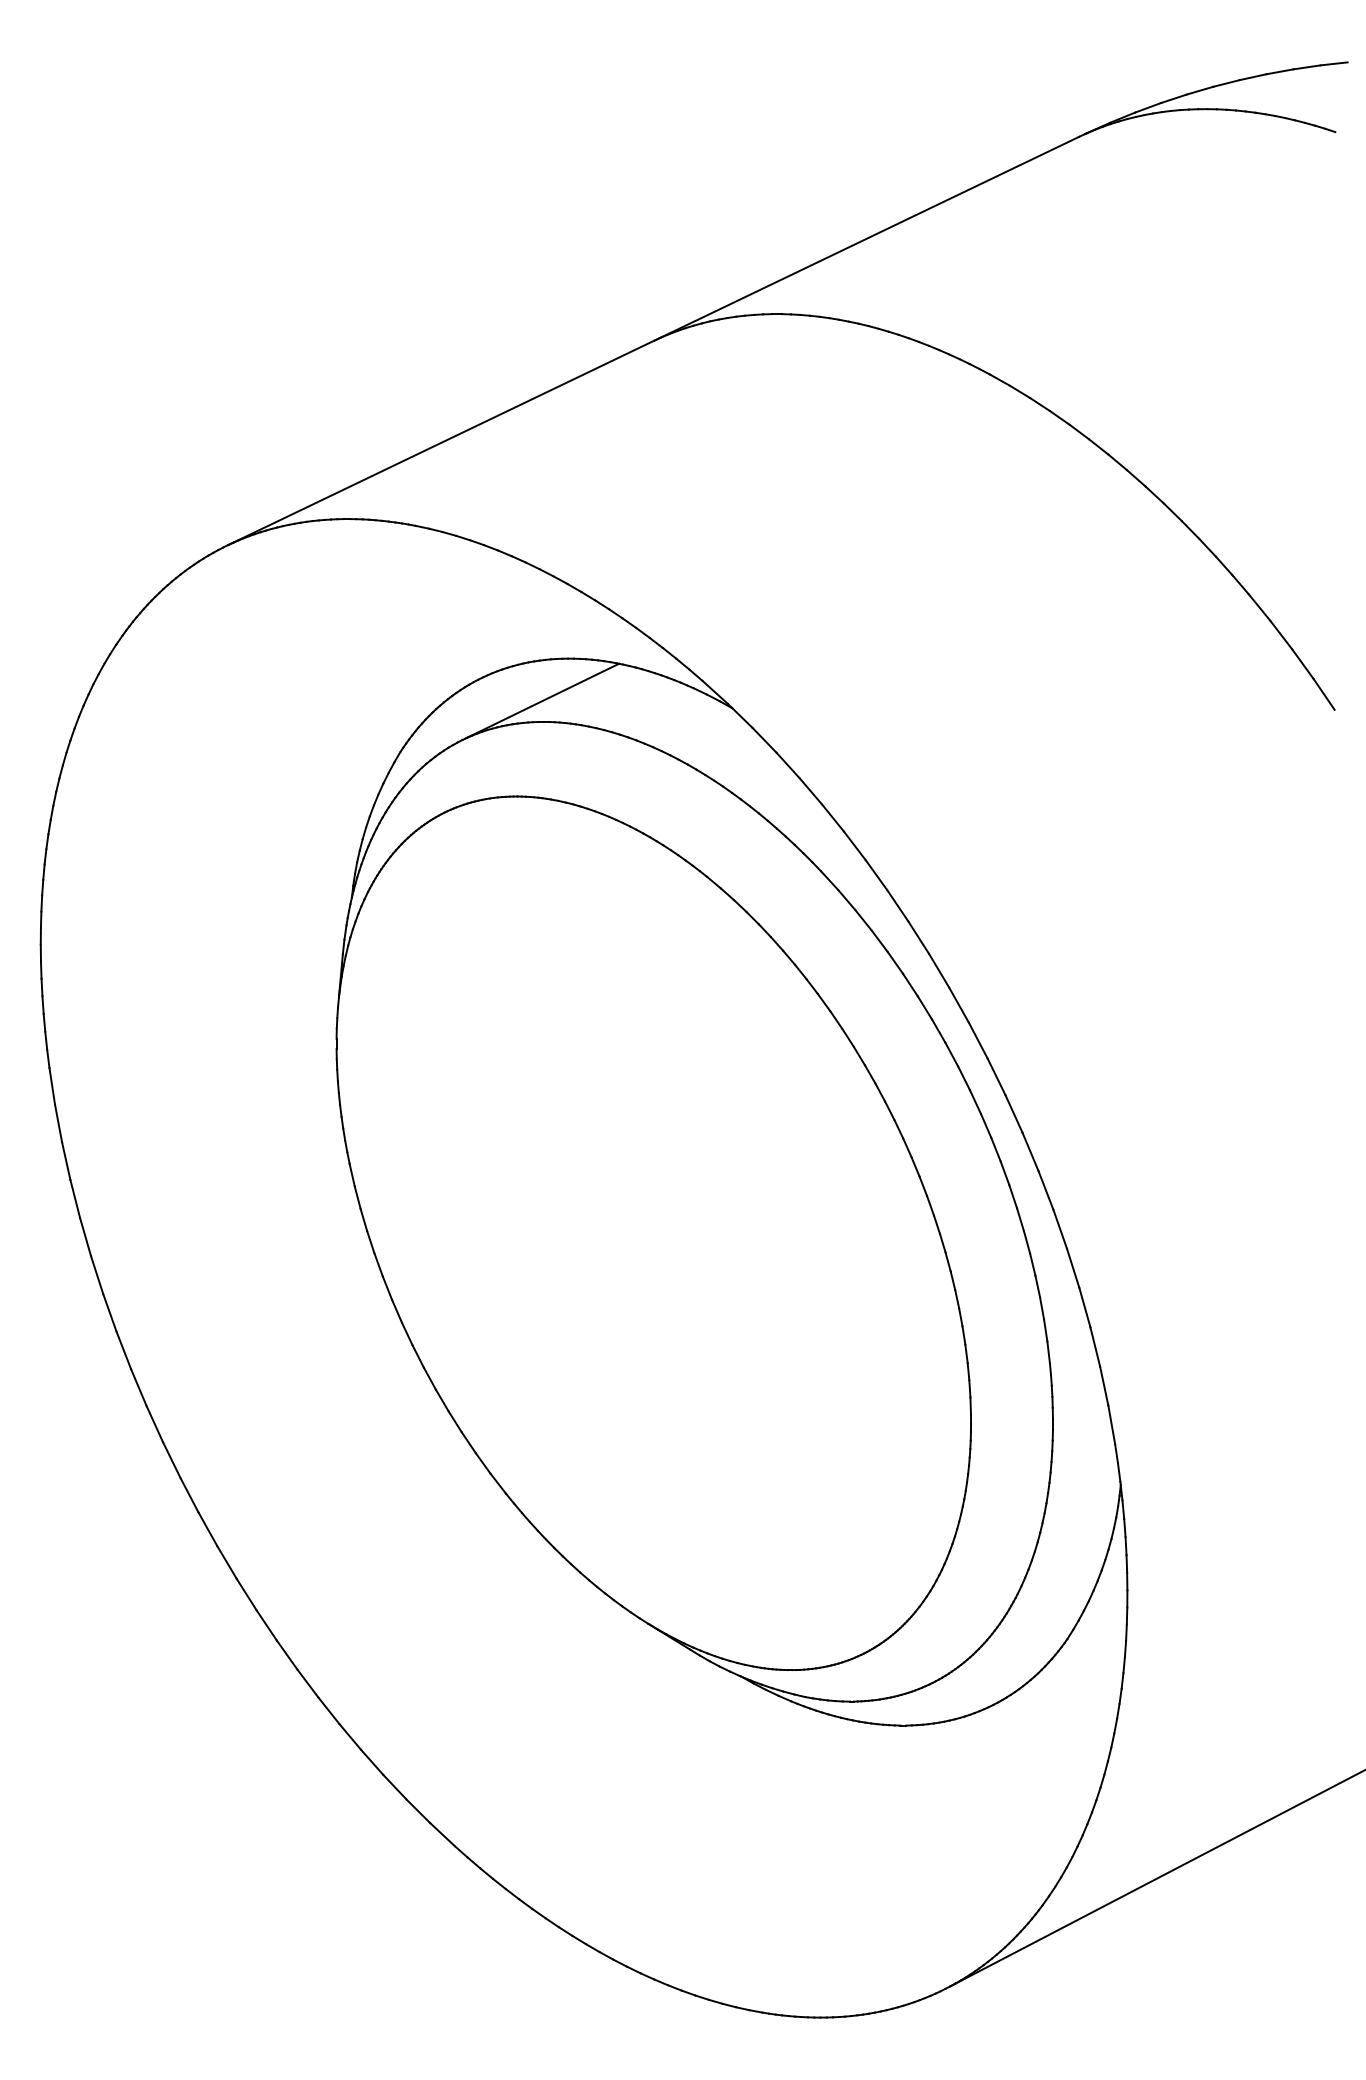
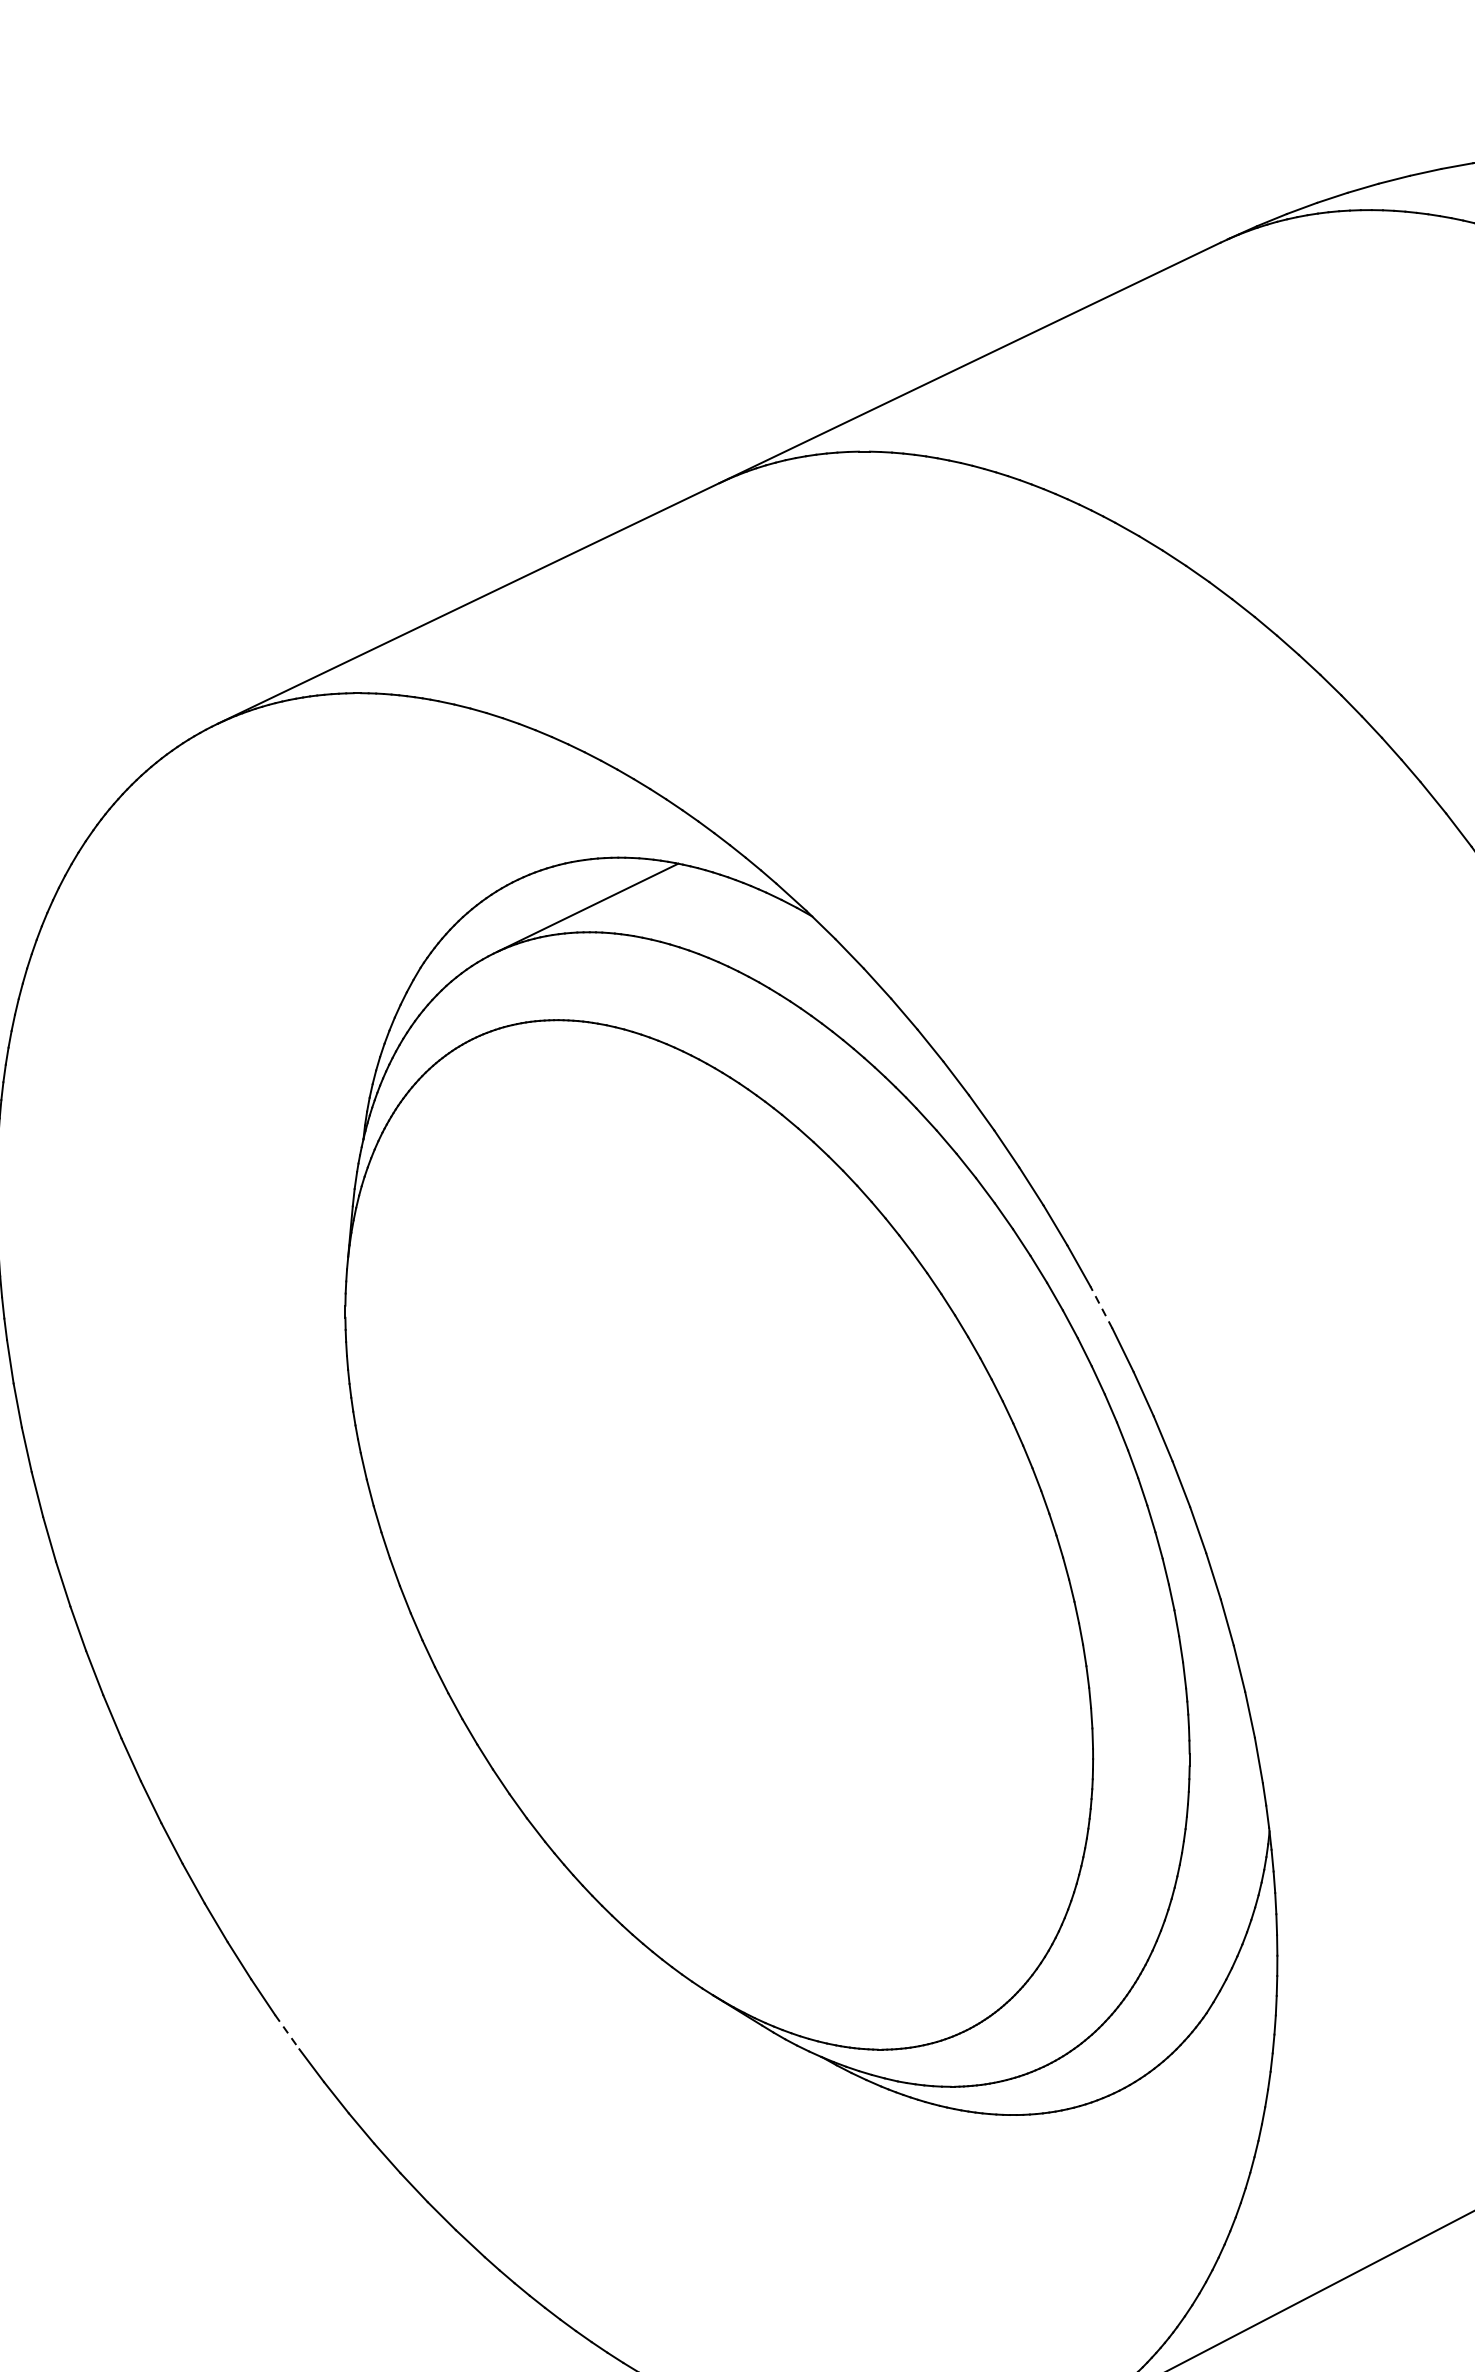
line: (977, 1039) -> (1100, 1306), solid -> dashed
line: (287, 1655) -> (287, 2032), solid -> dashed

